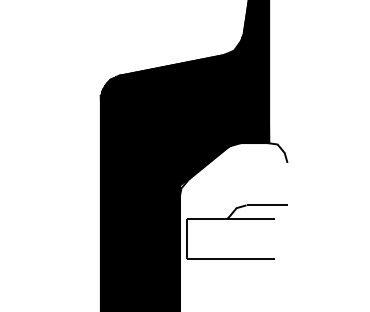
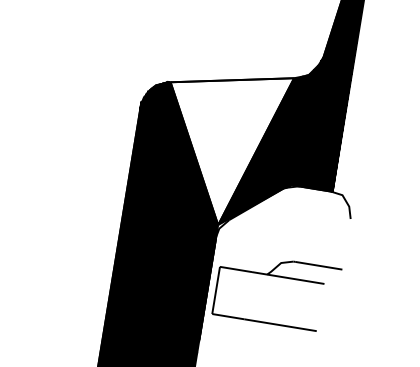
fill: (172, 120) -> (221, 146), removed

